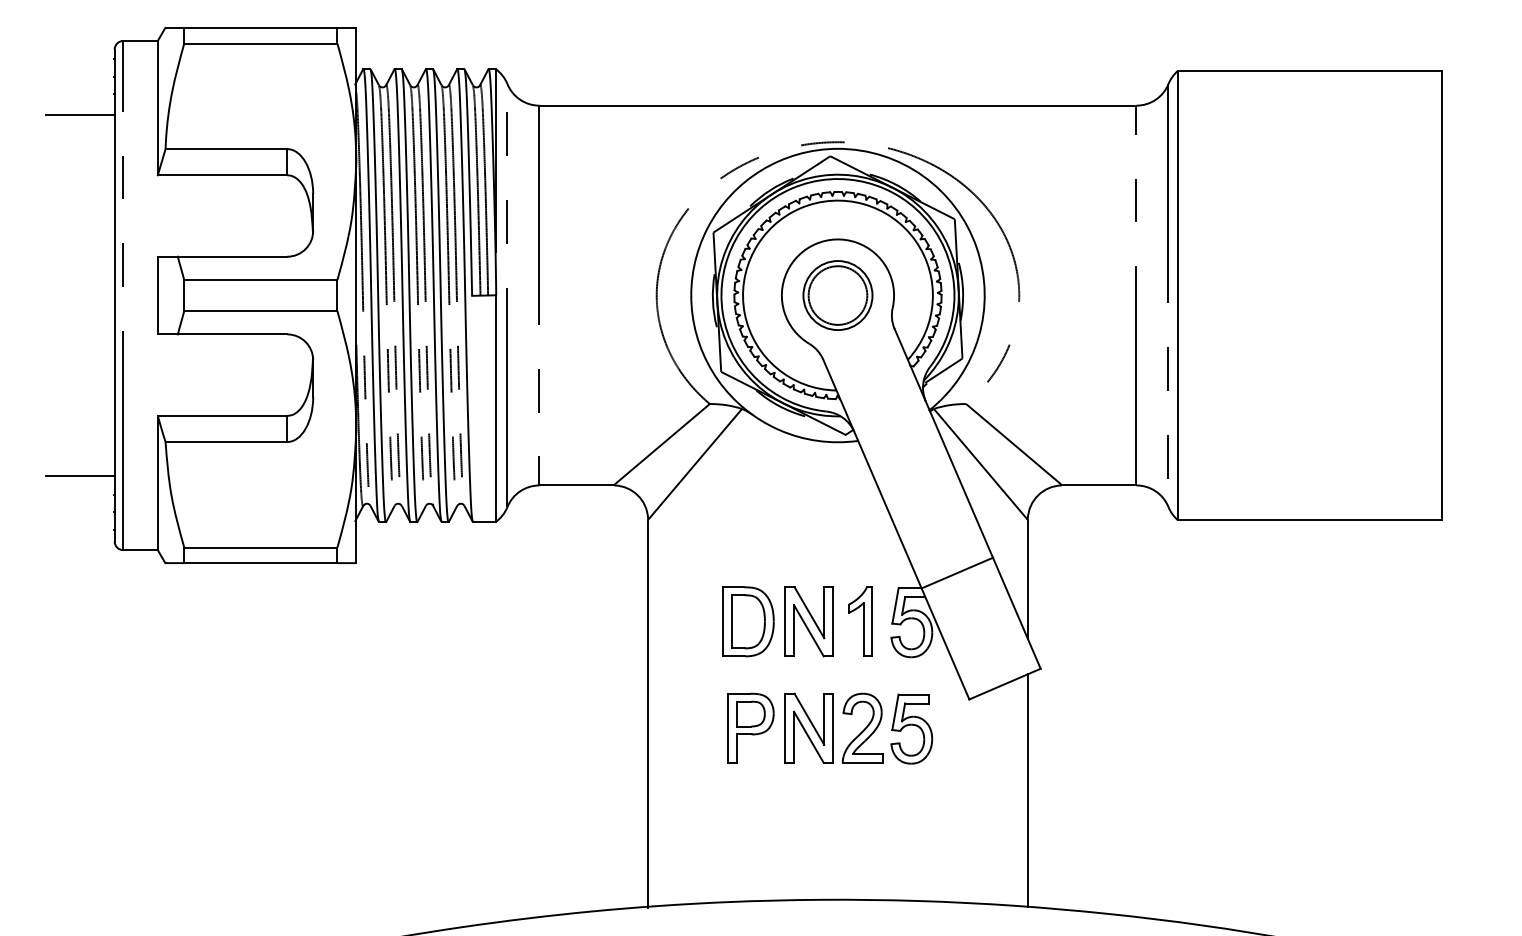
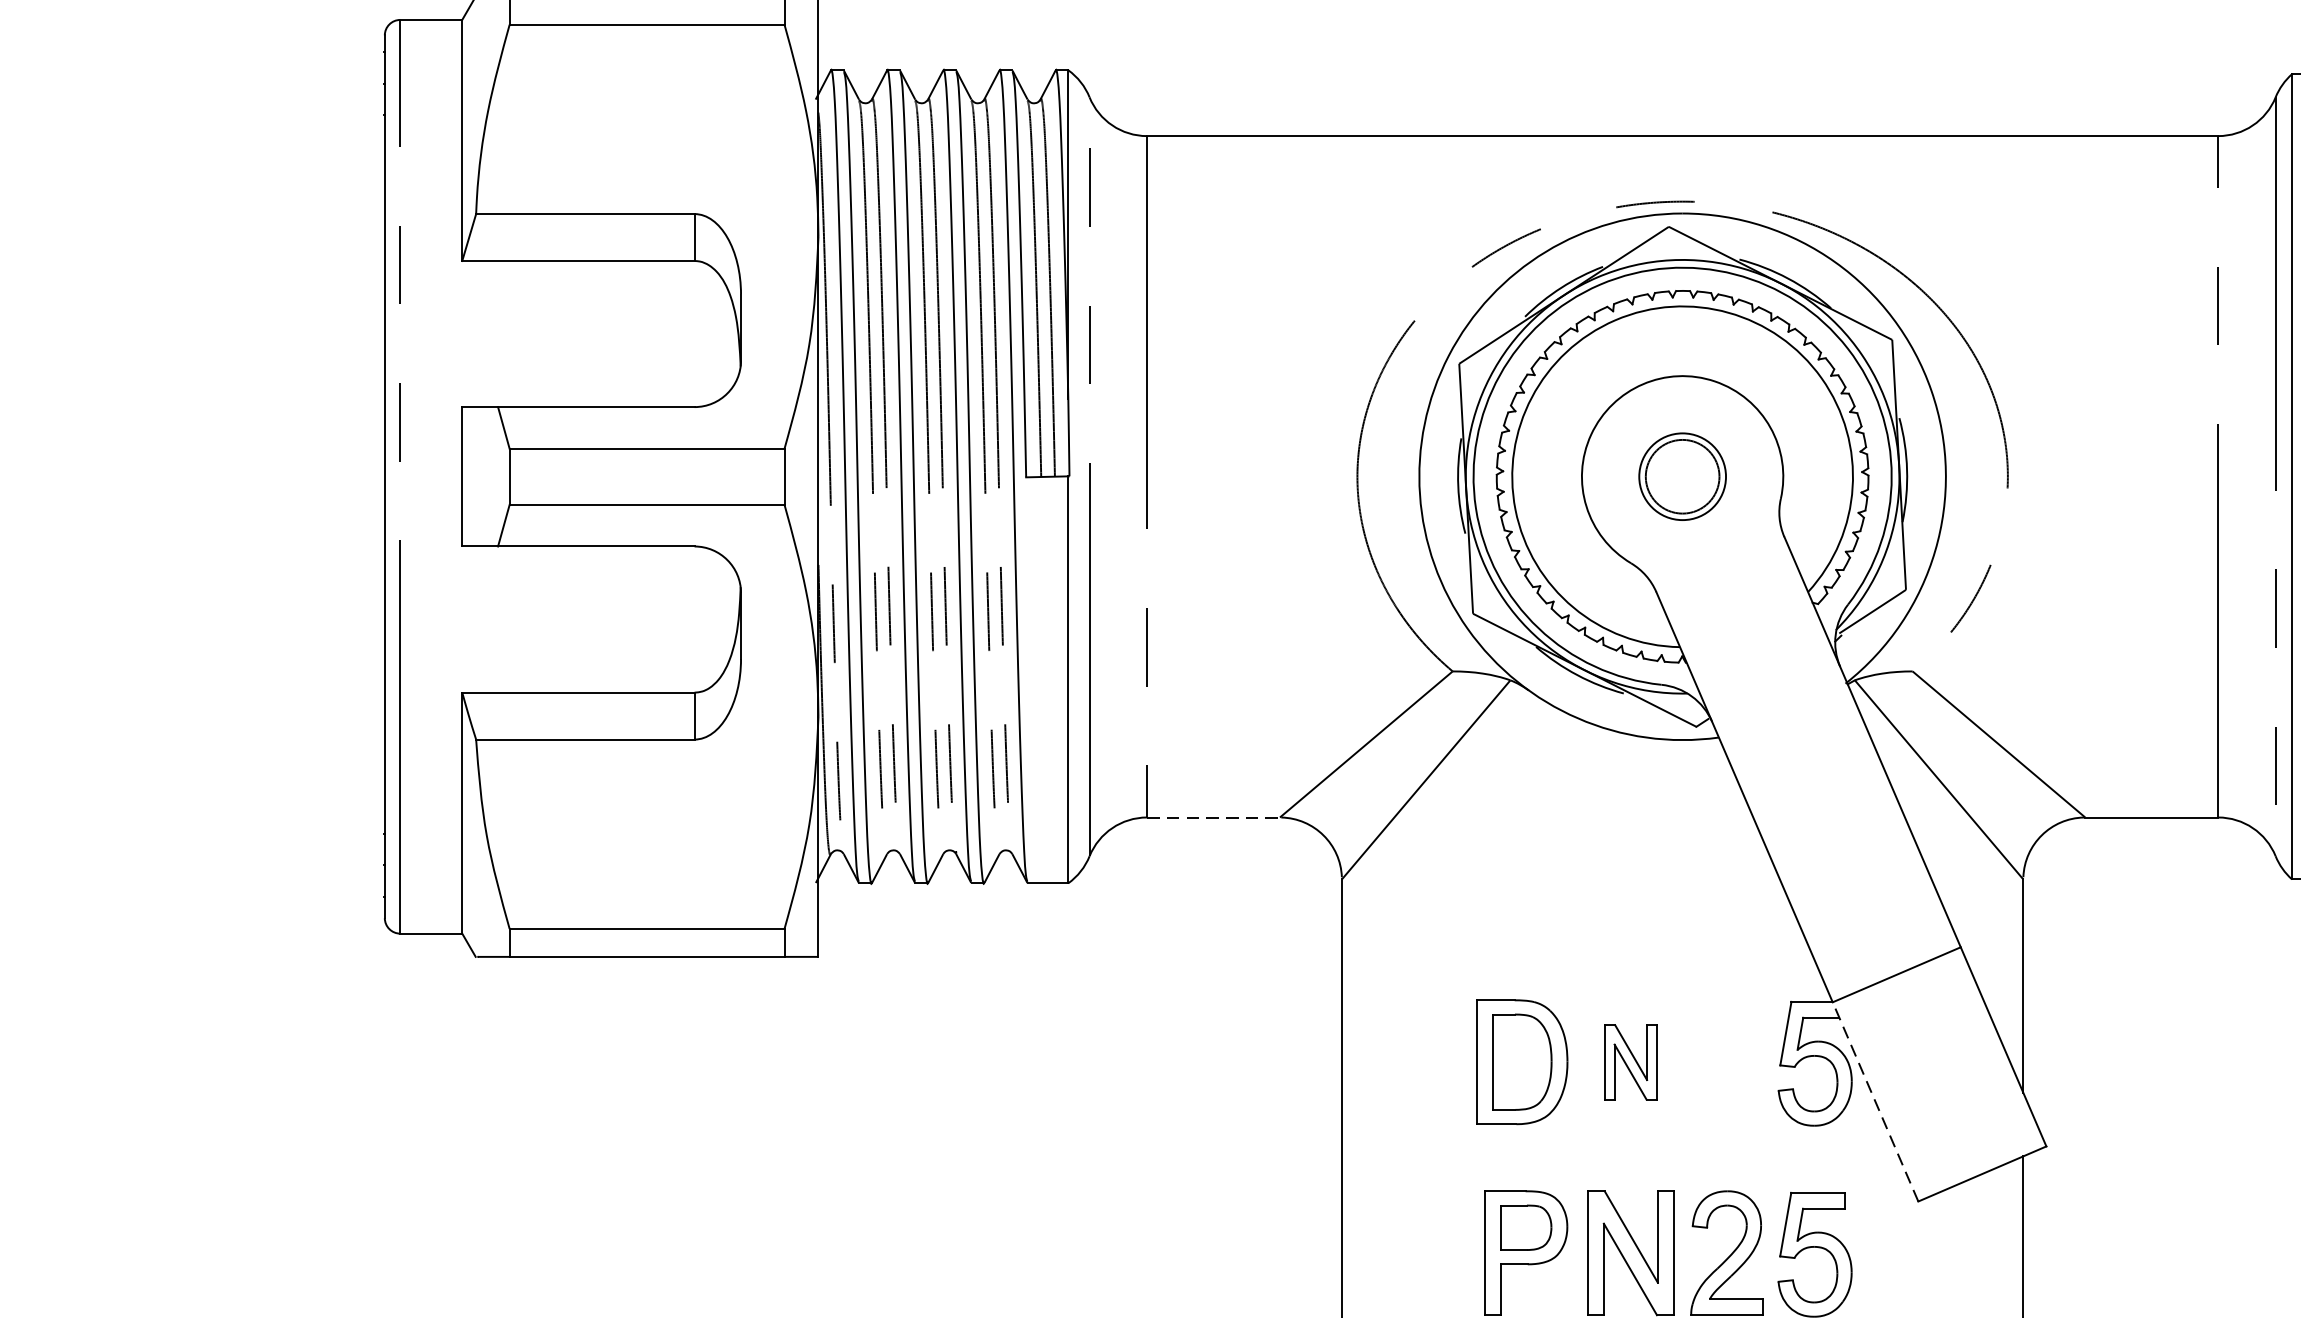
line: (79, 115) -> (321, 153), removed
part: (837, 295) -> (1681, 476), size x0.7
line: (79, 475) -> (321, 799), removed
line: (577, 485) -> (1215, 817), solid -> dashed
part: (808, 621) -> (1629, 1061), size x0.6
part: (860, 621) -> (1723, 1061), removed
line: (945, 643) -> (1875, 1101), solid -> dashed

